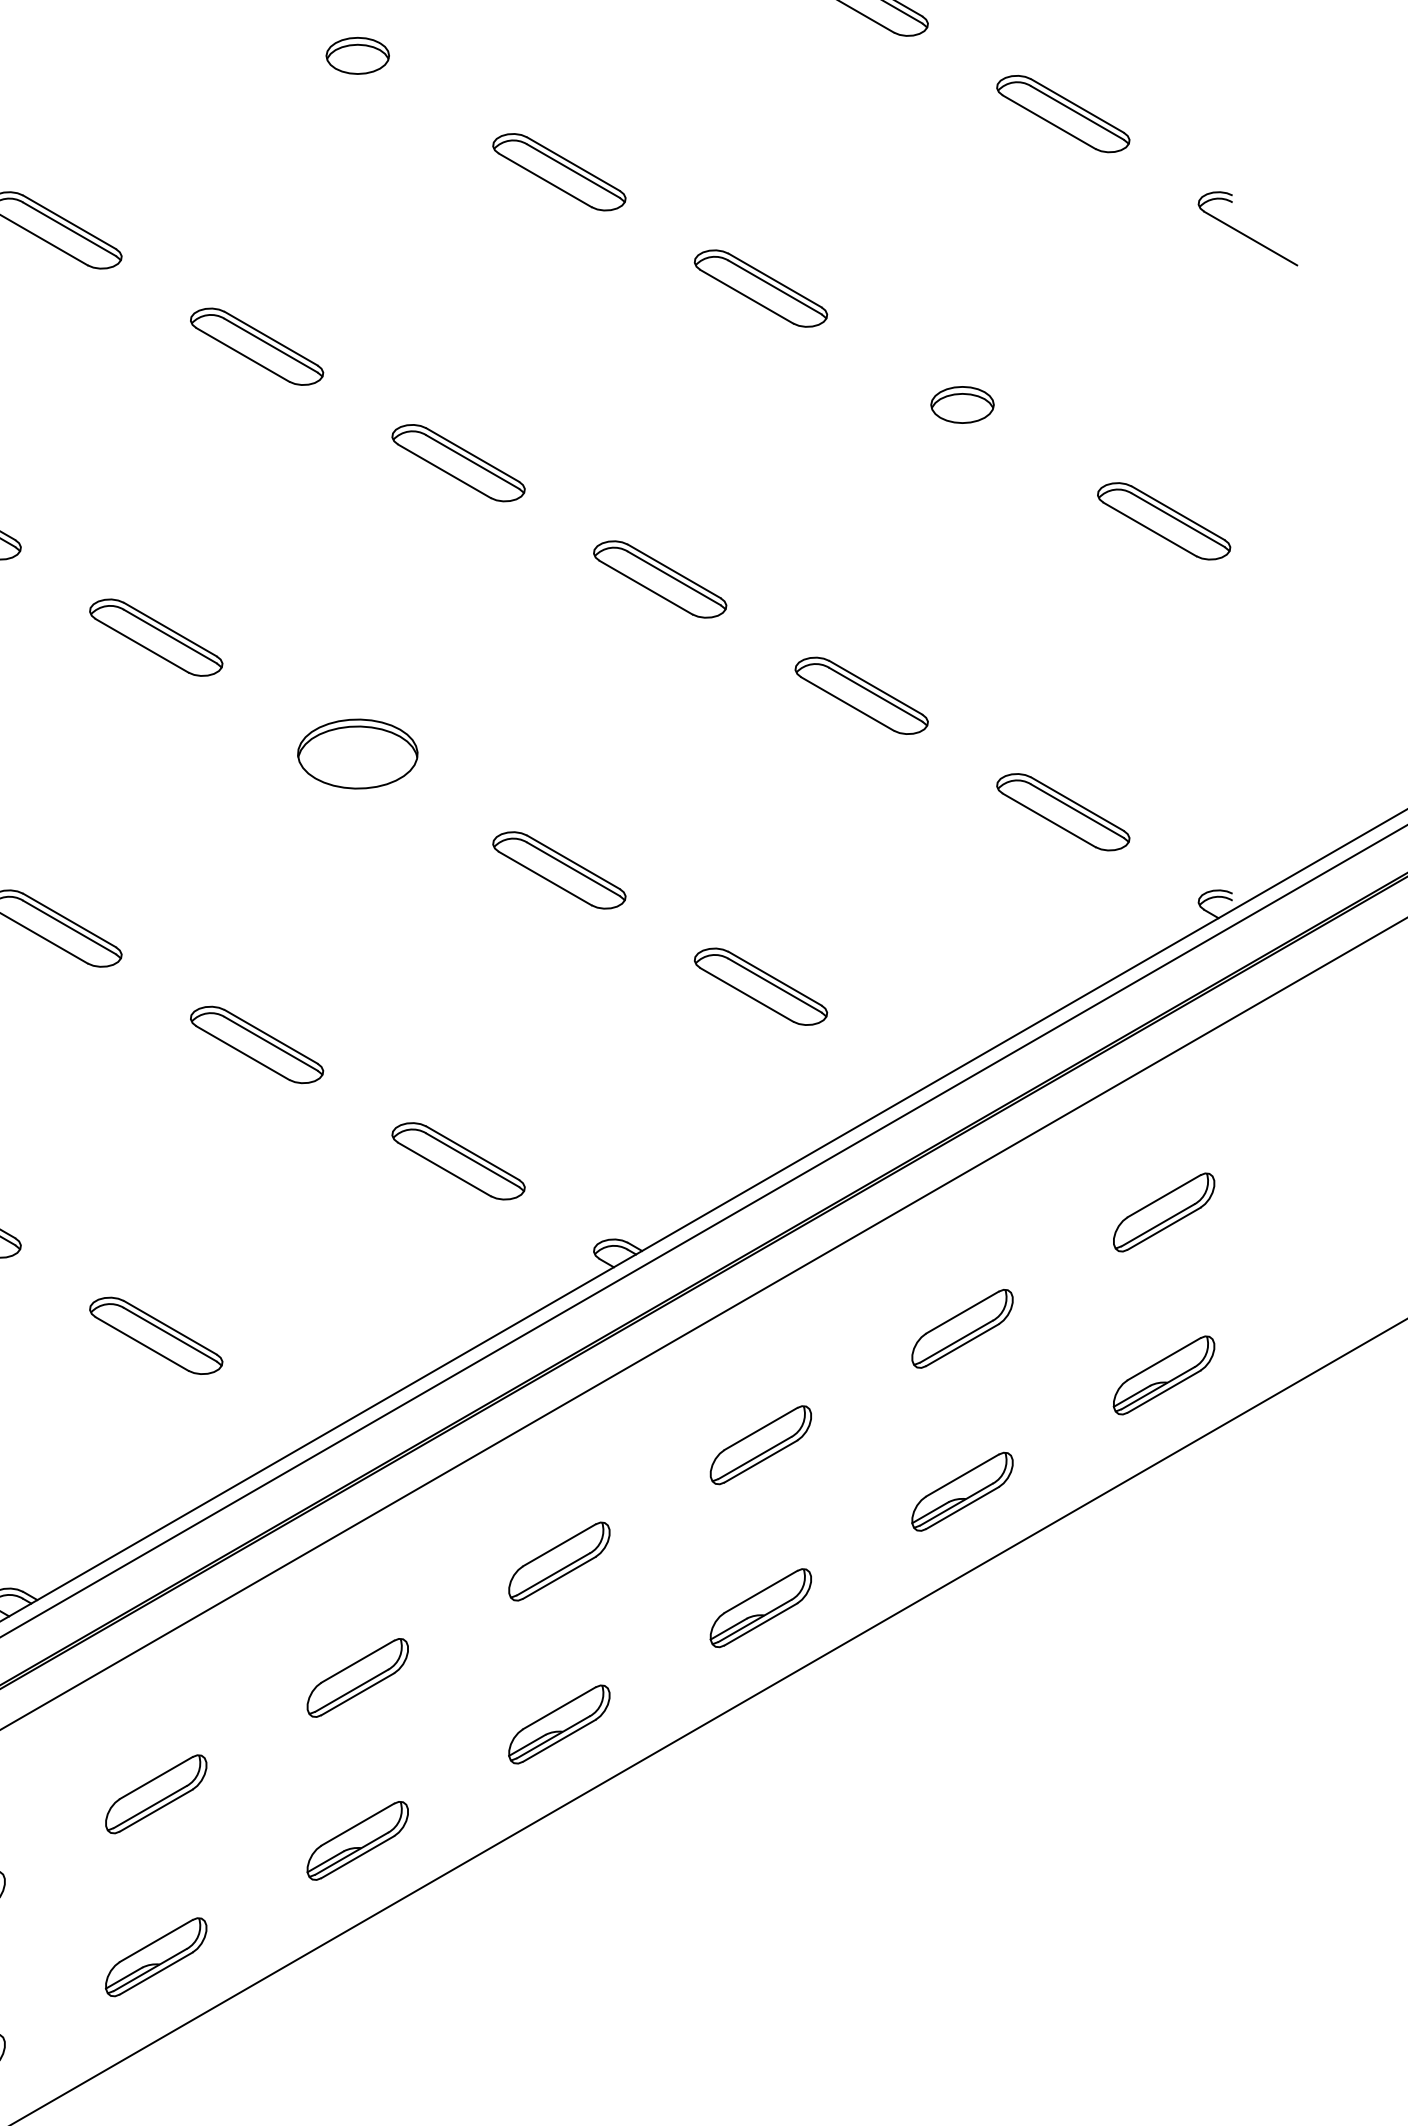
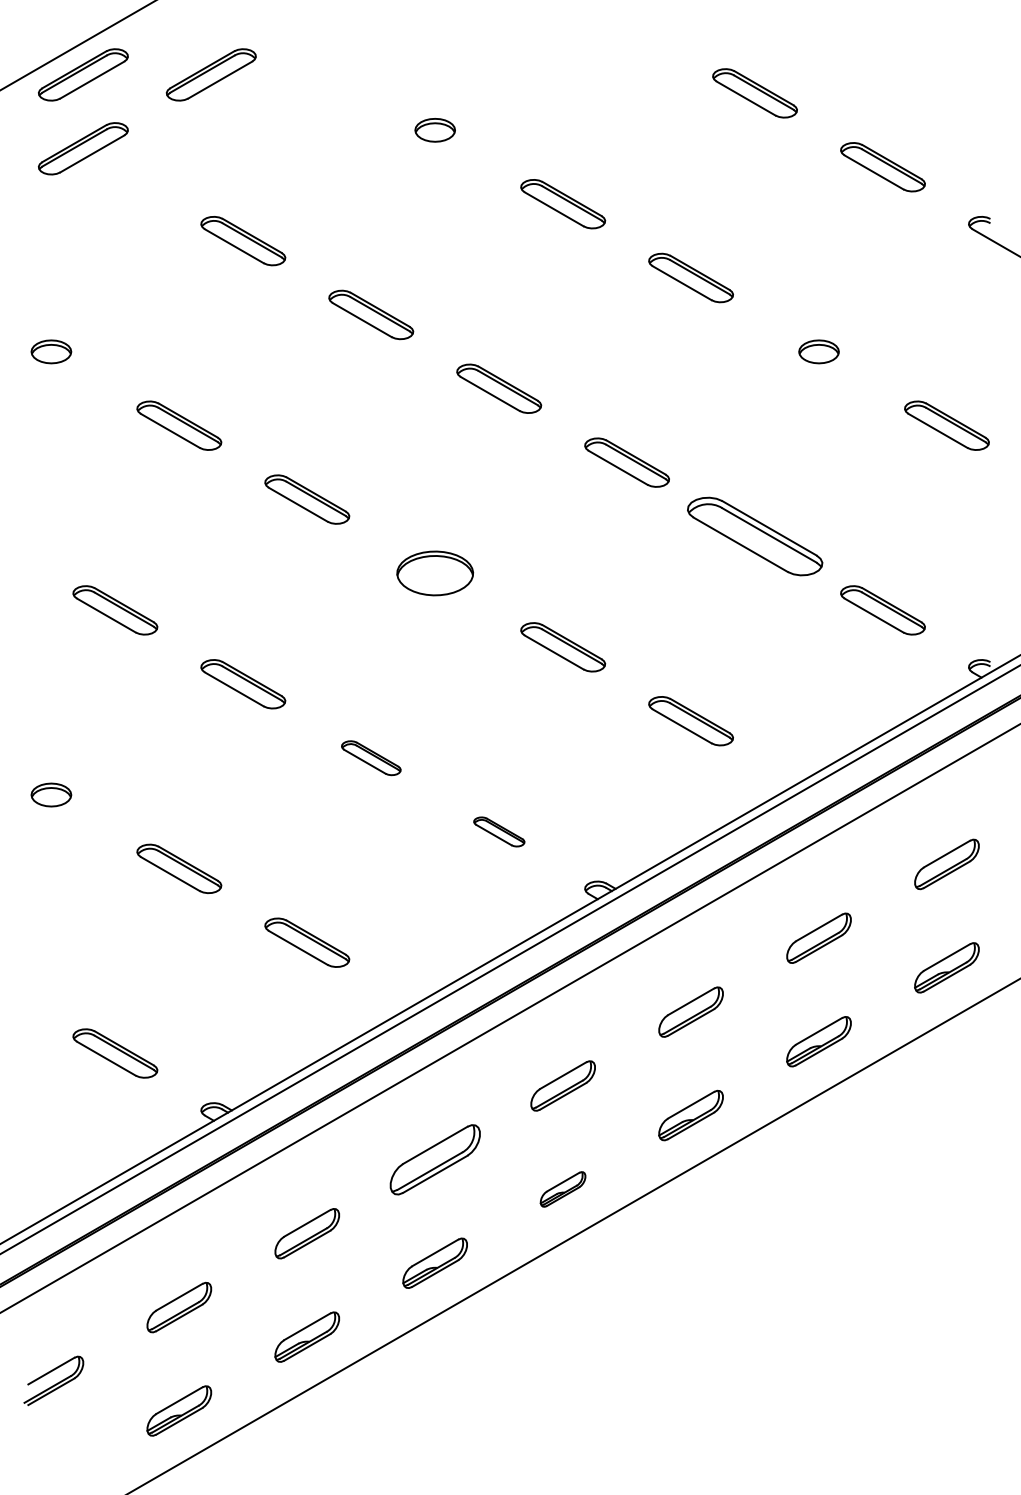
part: (860, 695) -> (754, 536), size x1.6
part: (257, 1045) -> (371, 758), size x0.7
part: (459, 1160) -> (499, 831), size x0.6
part: (356, 1677) -> (434, 1159), size x1.4
part: (558, 1724) -> (562, 1189), size x0.7

